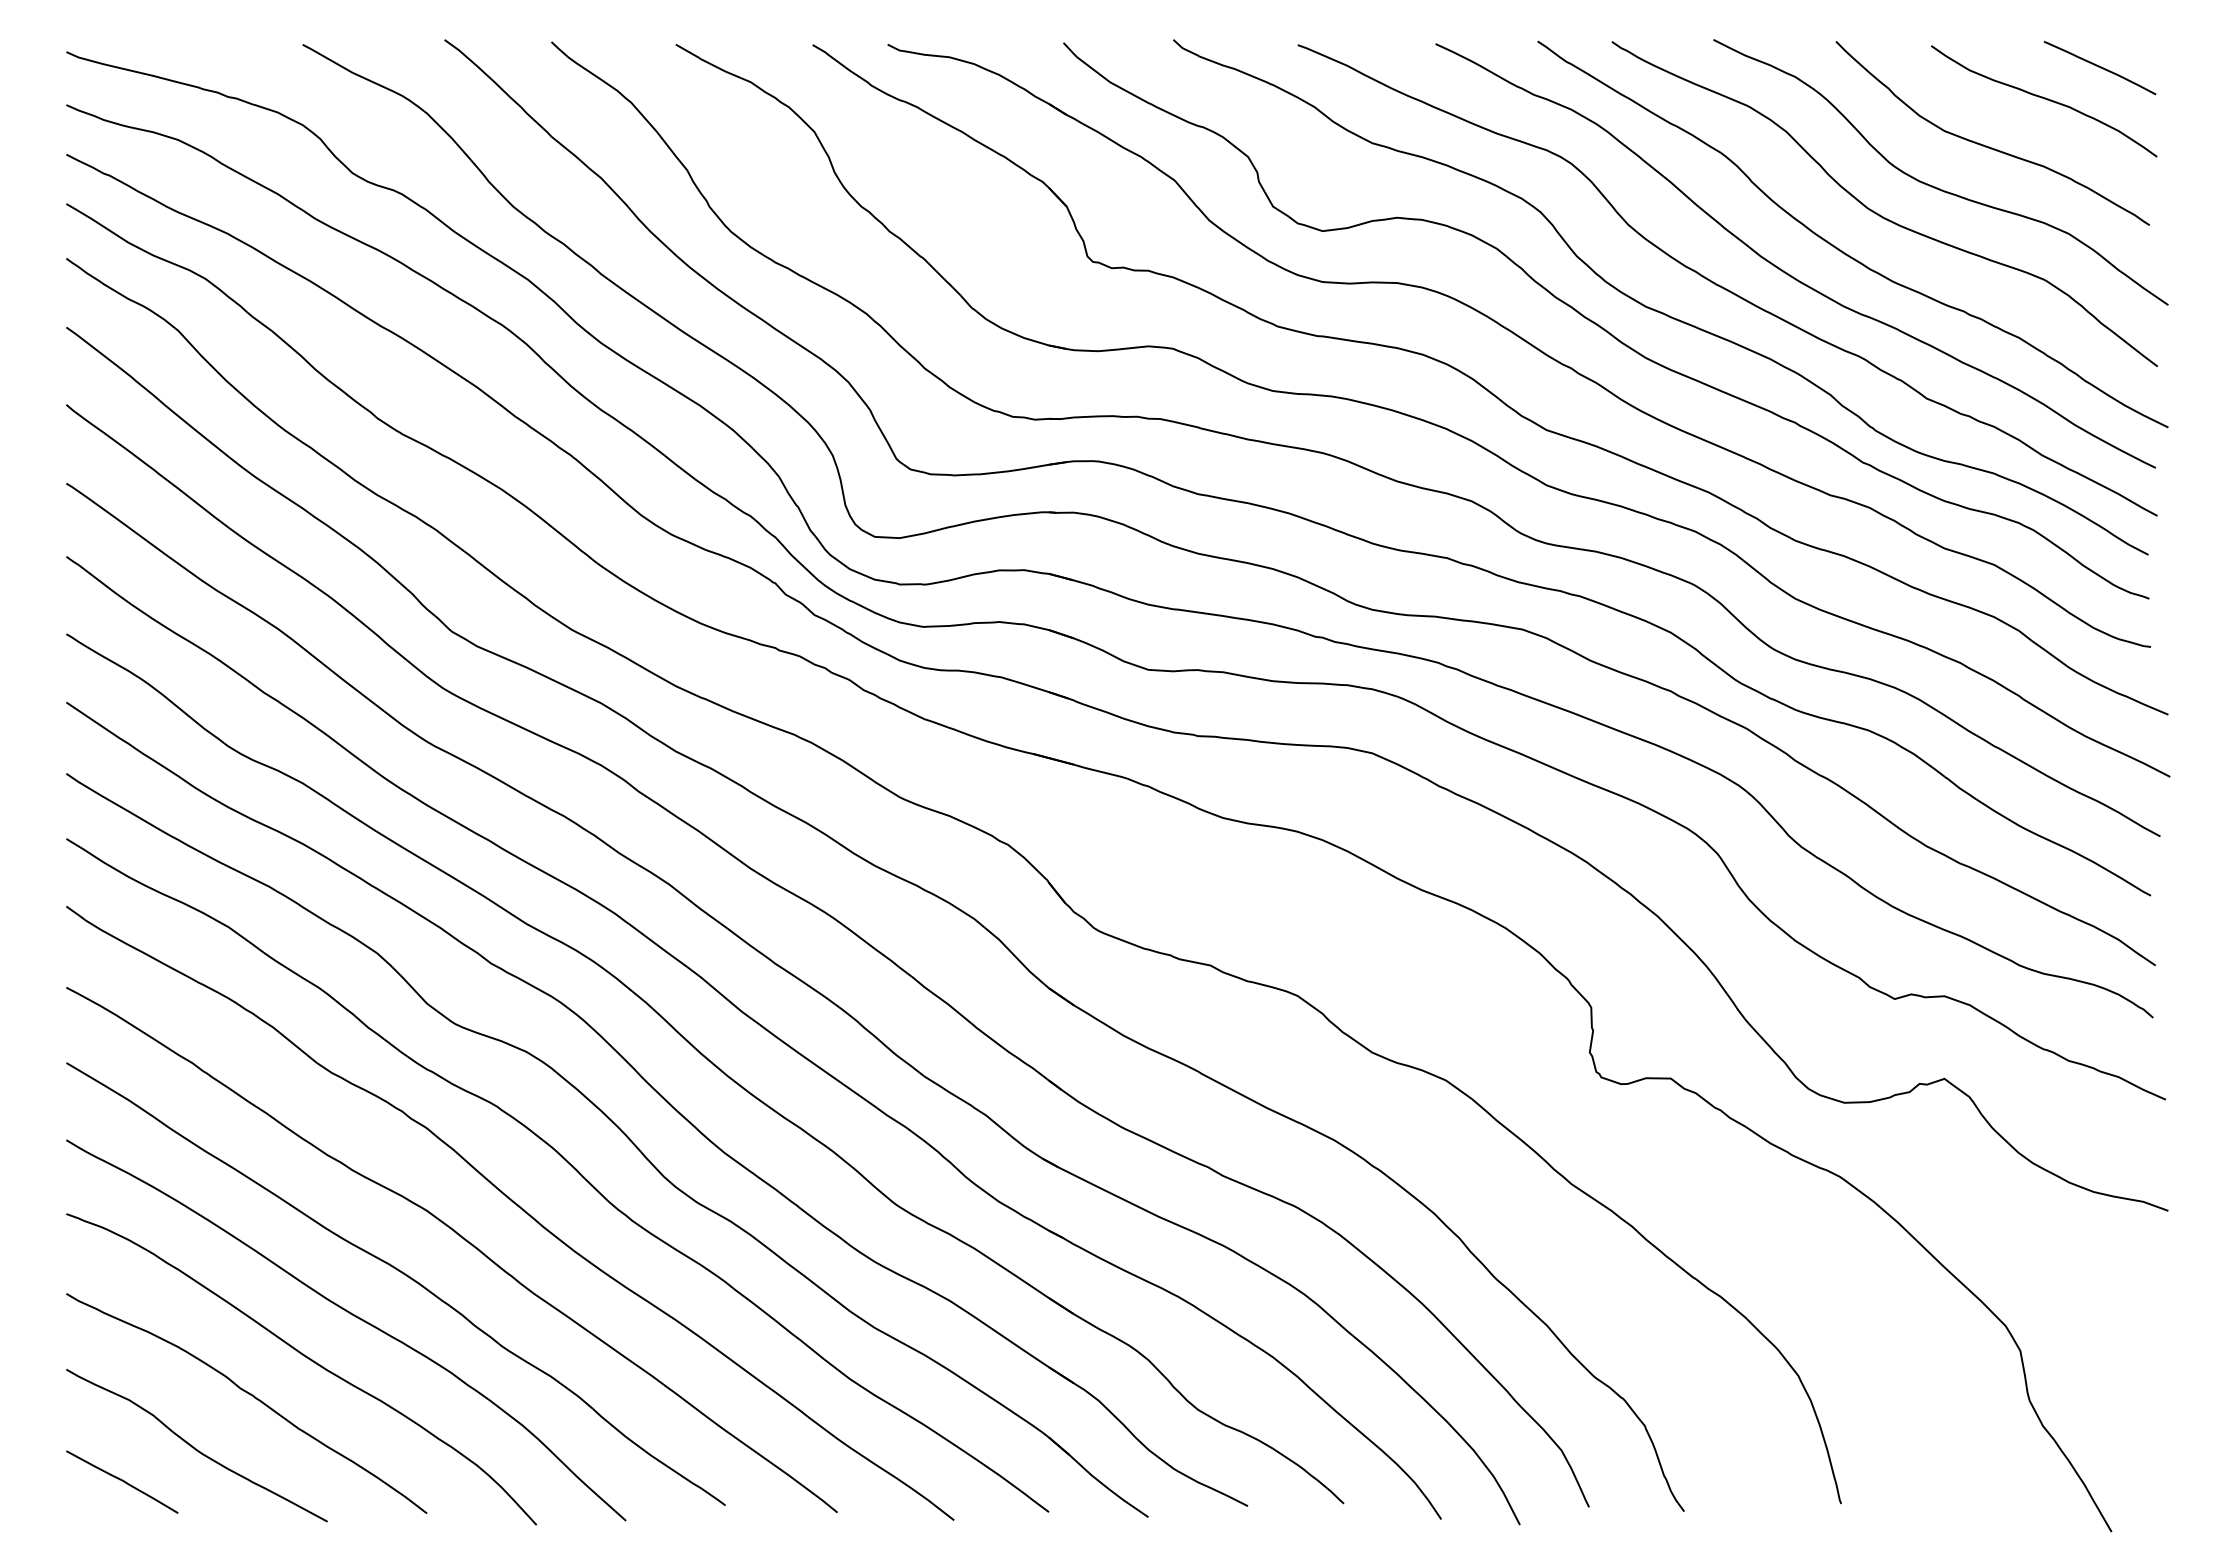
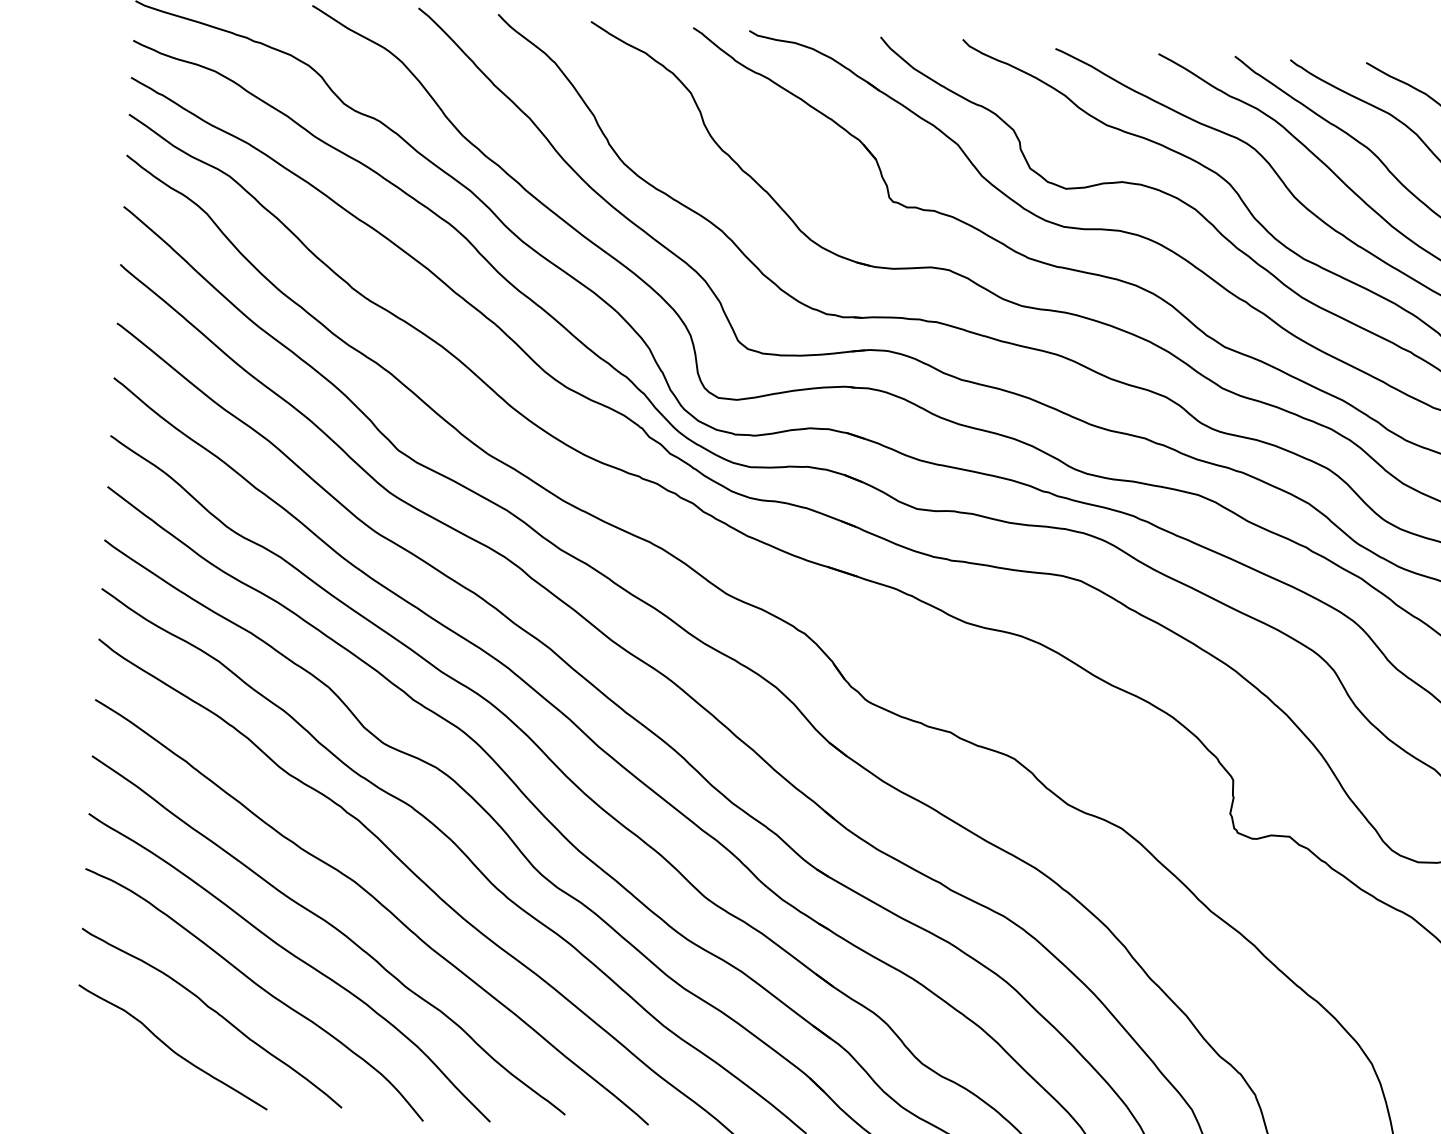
curve: (122, 1481) -> (115, 1071), removed

